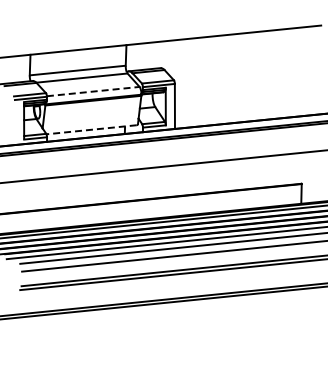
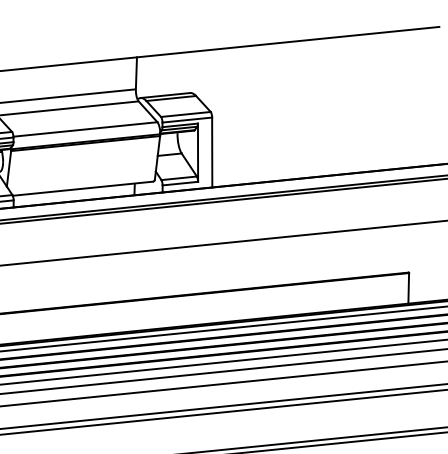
line: (93, 91) -> (85, 129), dashed -> solid
line: (91, 129) -> (82, 188), dashed -> solid

